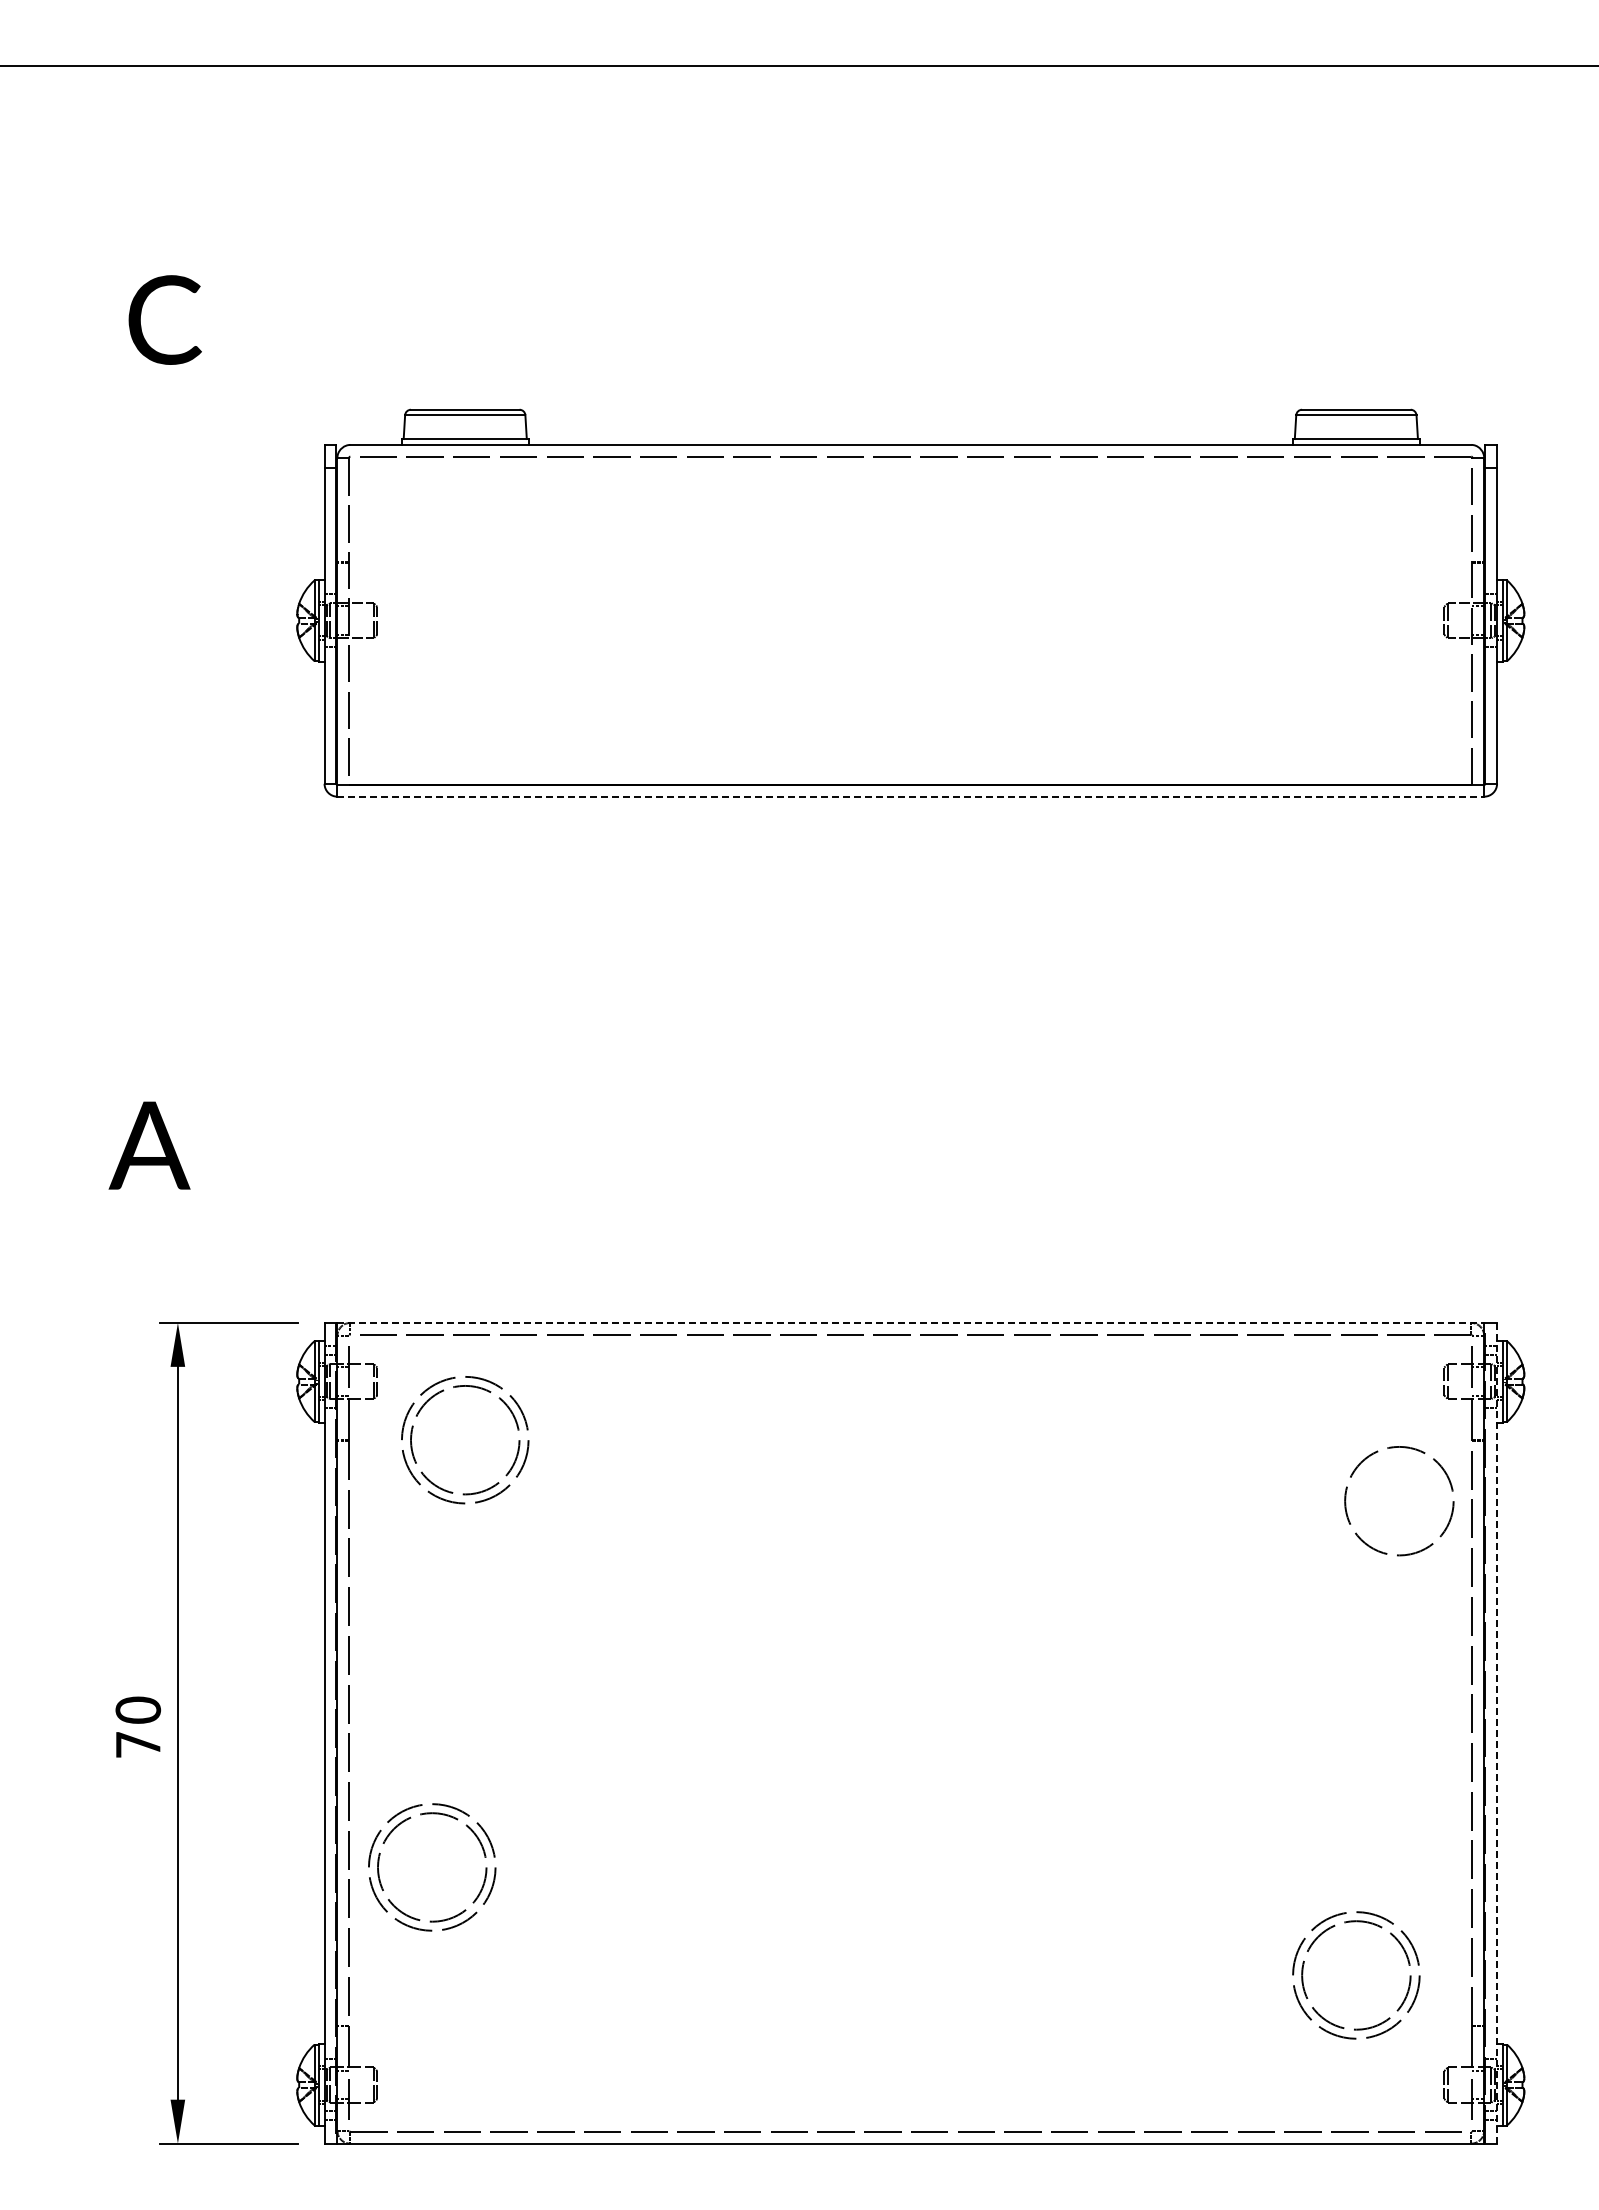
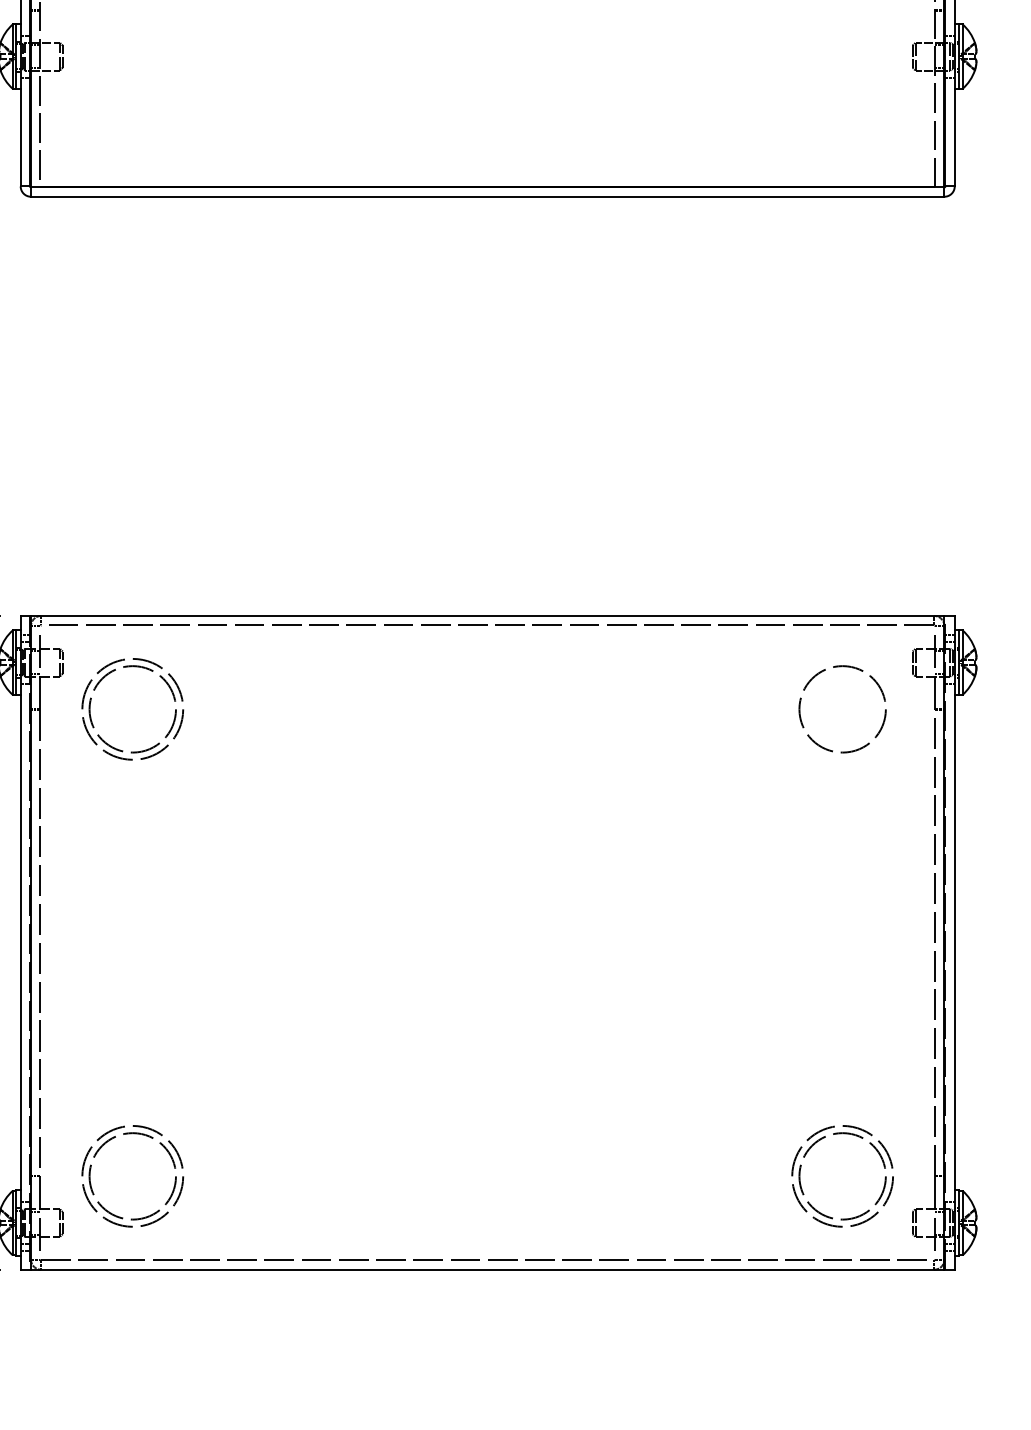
line: (911, 796) -> (488, 196), dashed -> solid
line: (911, 1322) -> (488, 615), dashed -> solid
circle: (1399, 1501) -> (842, 709), moved
line: (1497, 1733) -> (955, 943), dashed -> solid
part: (479, 1843) -> (170, 1157), moved
part: (1404, 1997) -> (880, 1193), moved

